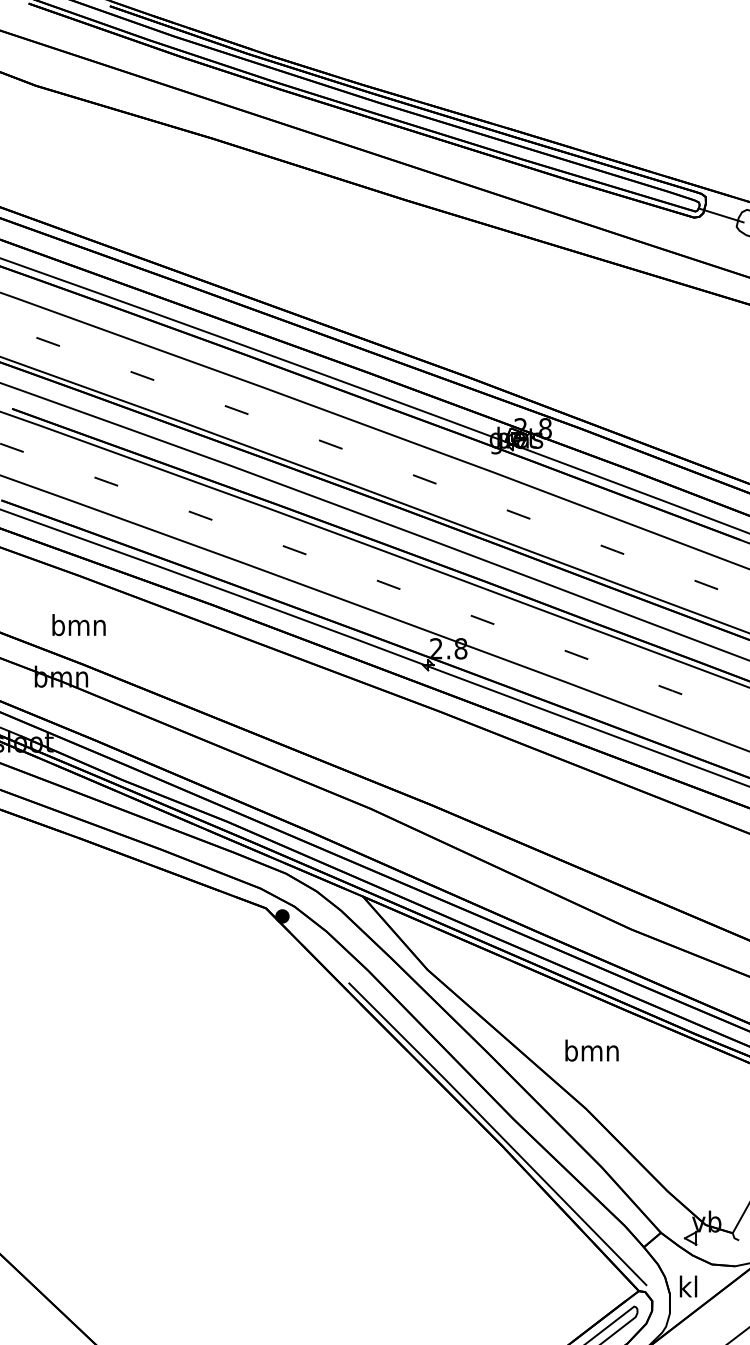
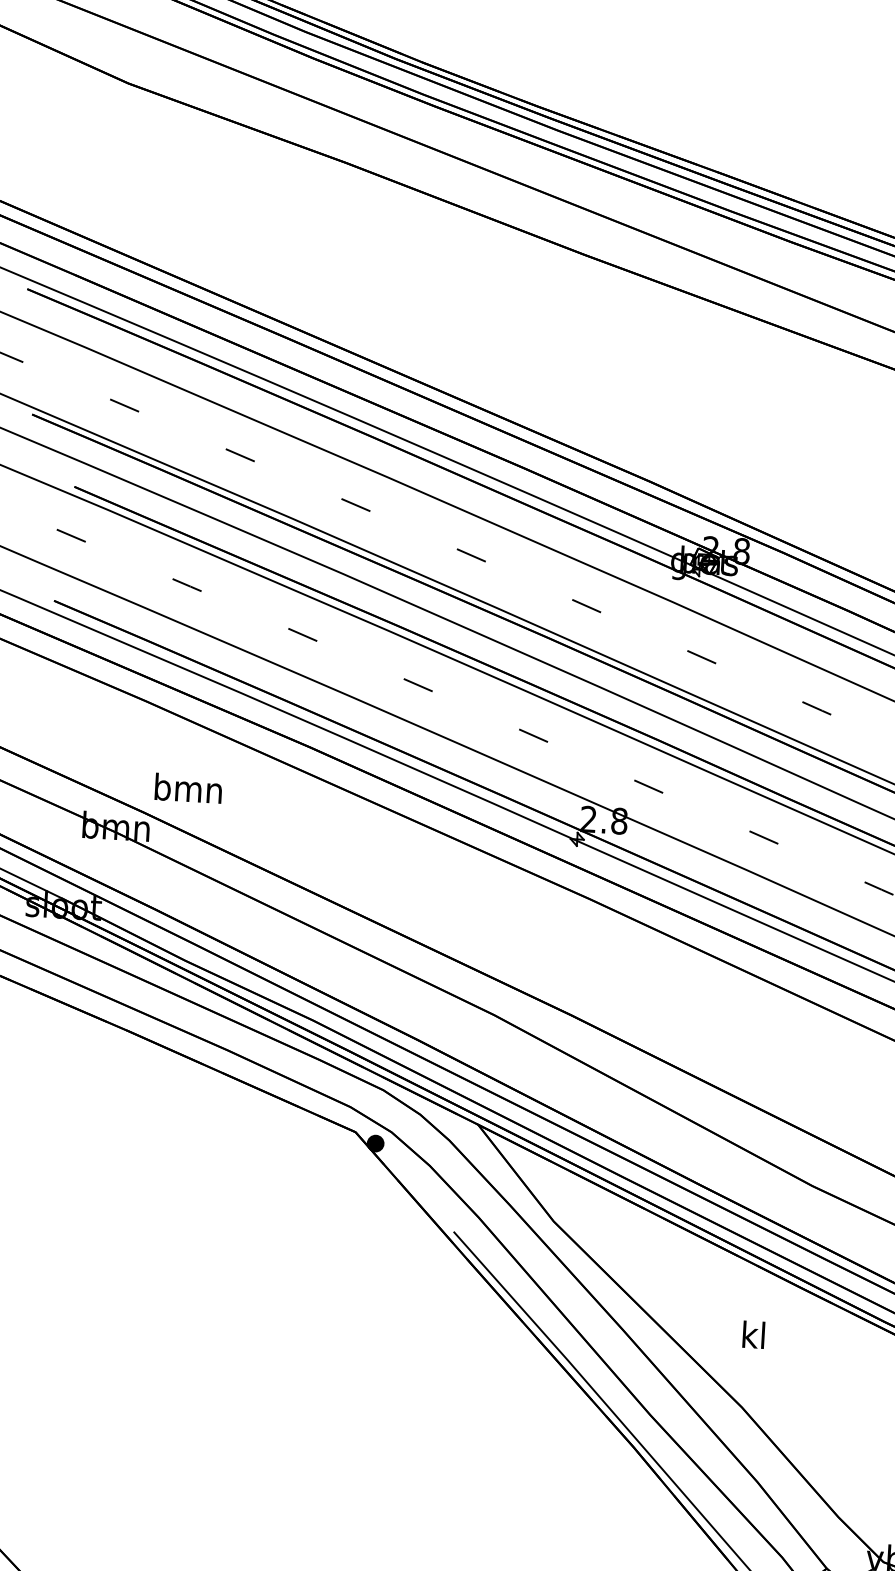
text: (78, 625) -> (187, 788), moved
text: (591, 1050) -> (753, 1334), bmn -> kl

